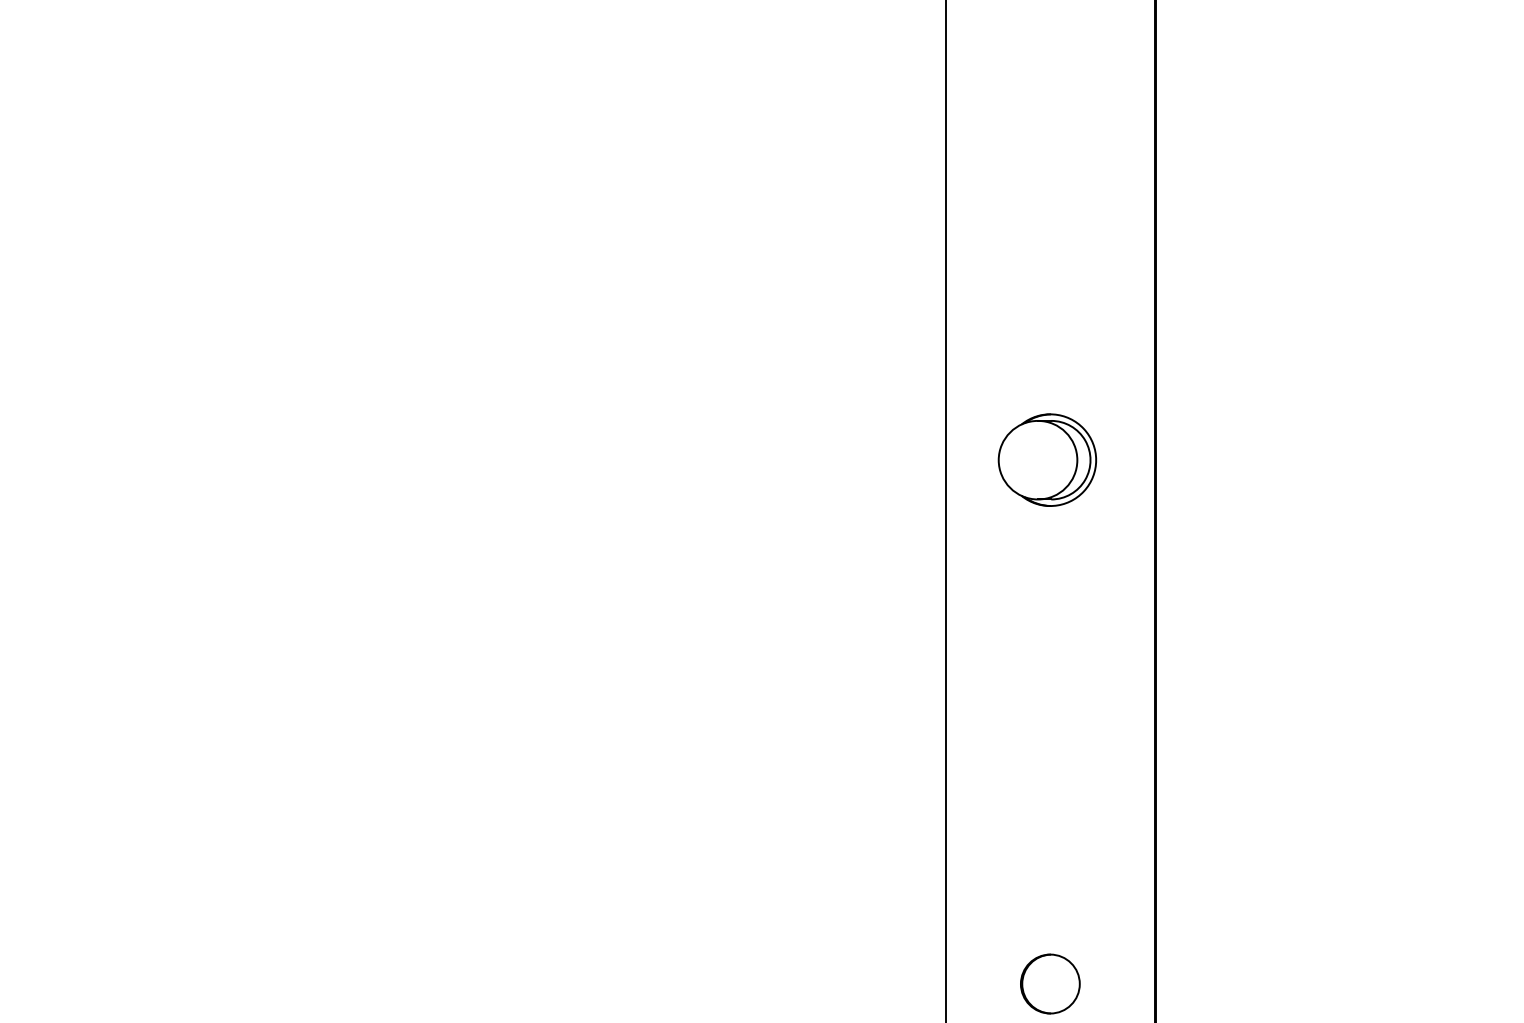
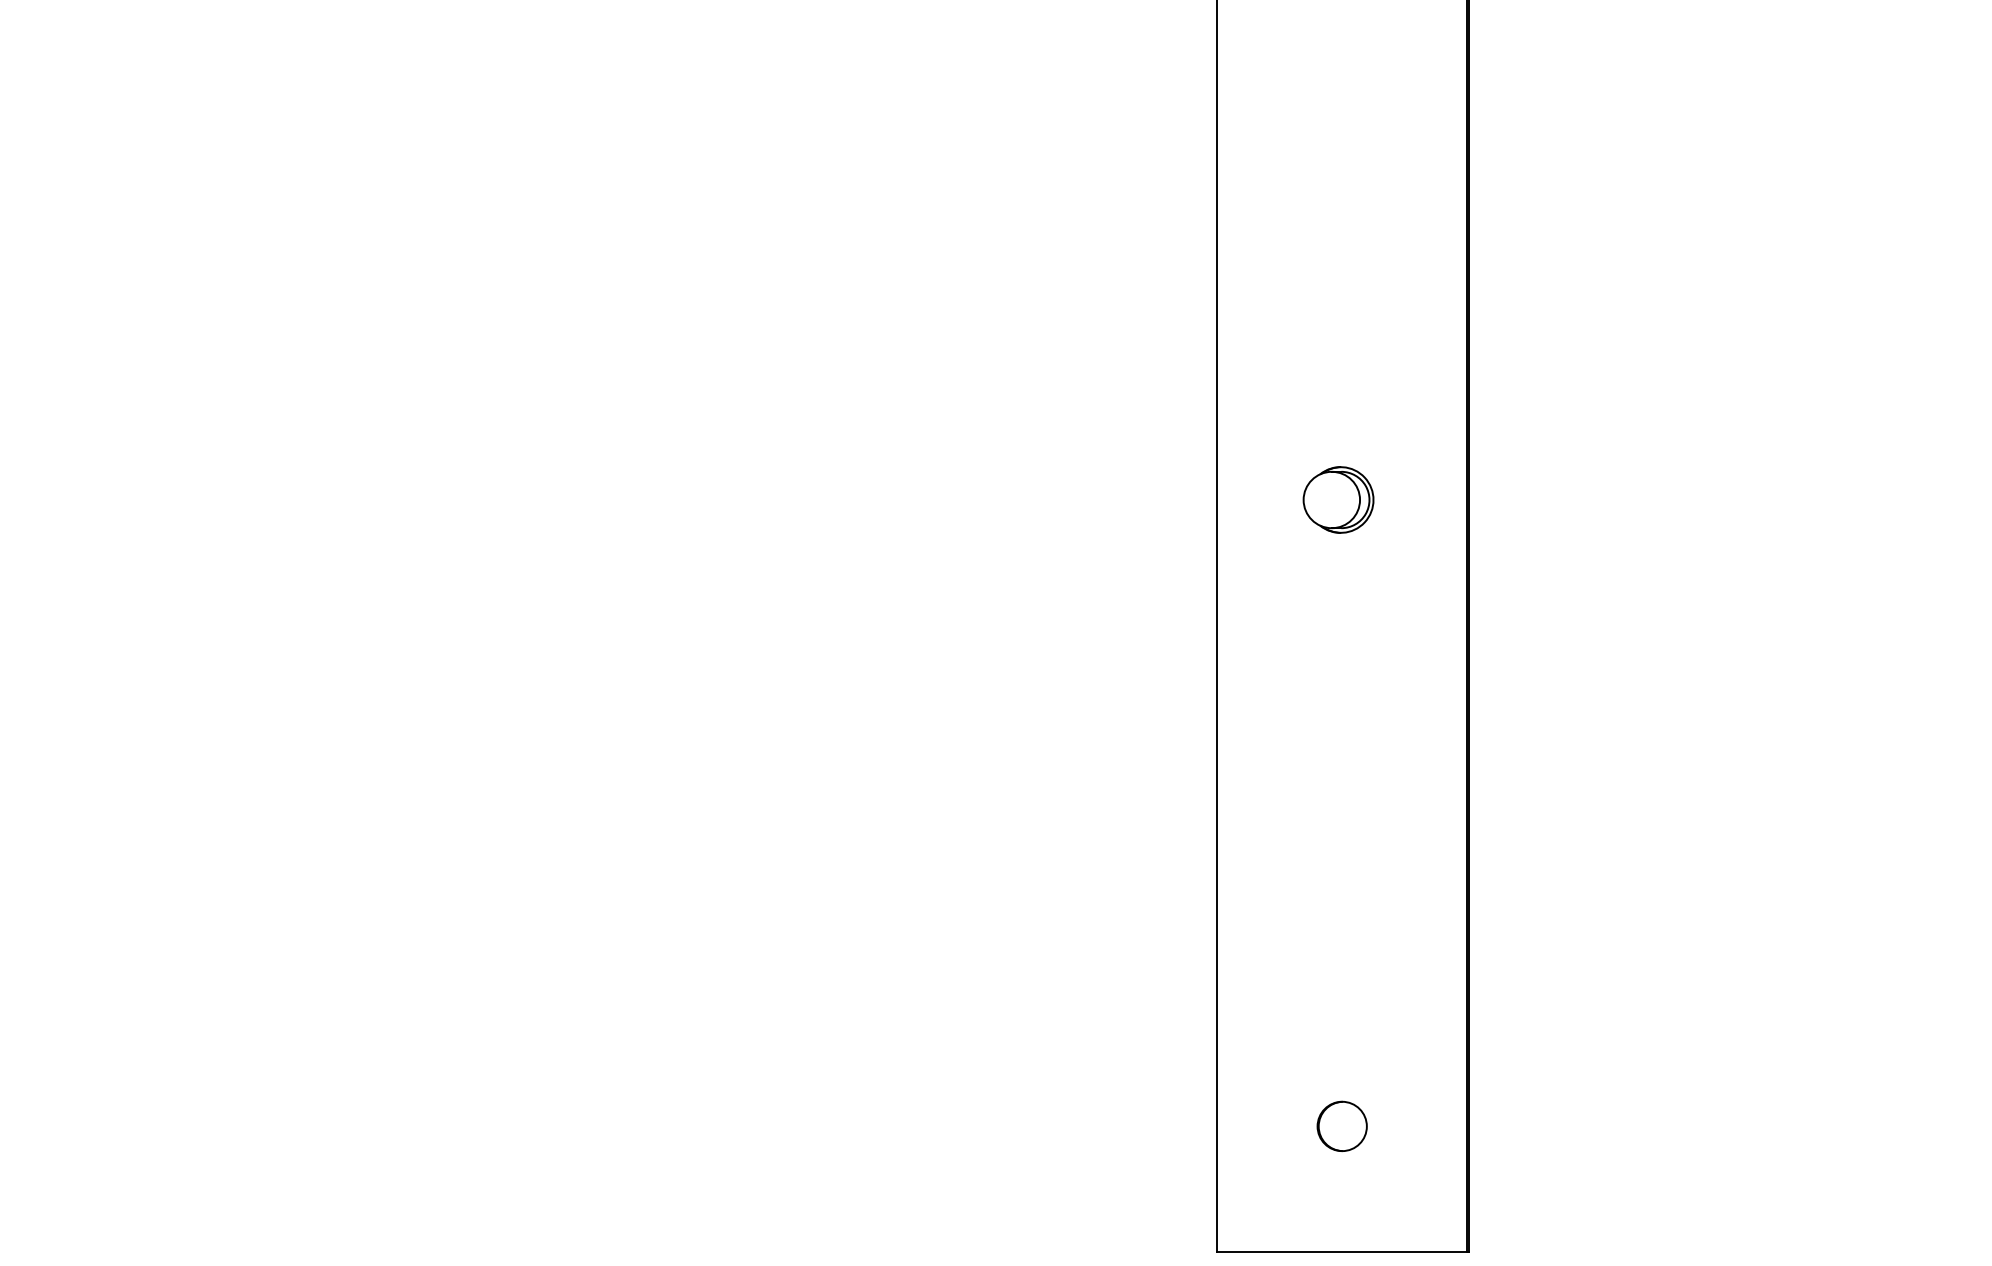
part: (1047, 459) -> (1338, 499), size x0.6
part: (1050, 984) -> (1342, 1126), size x0.7

